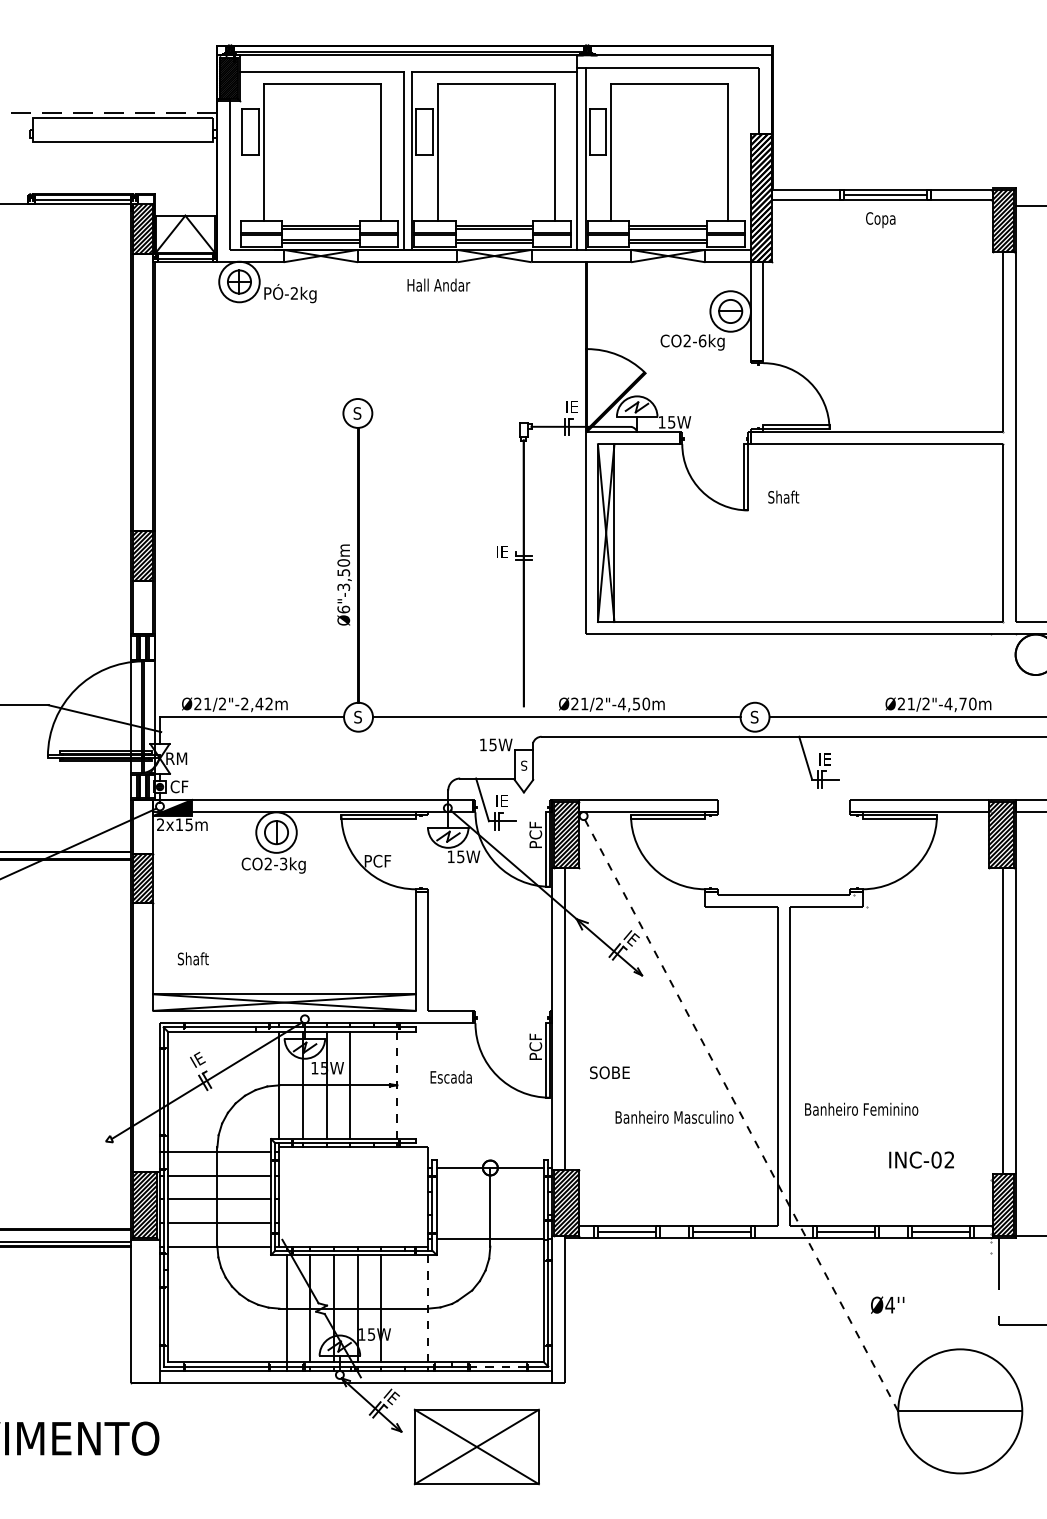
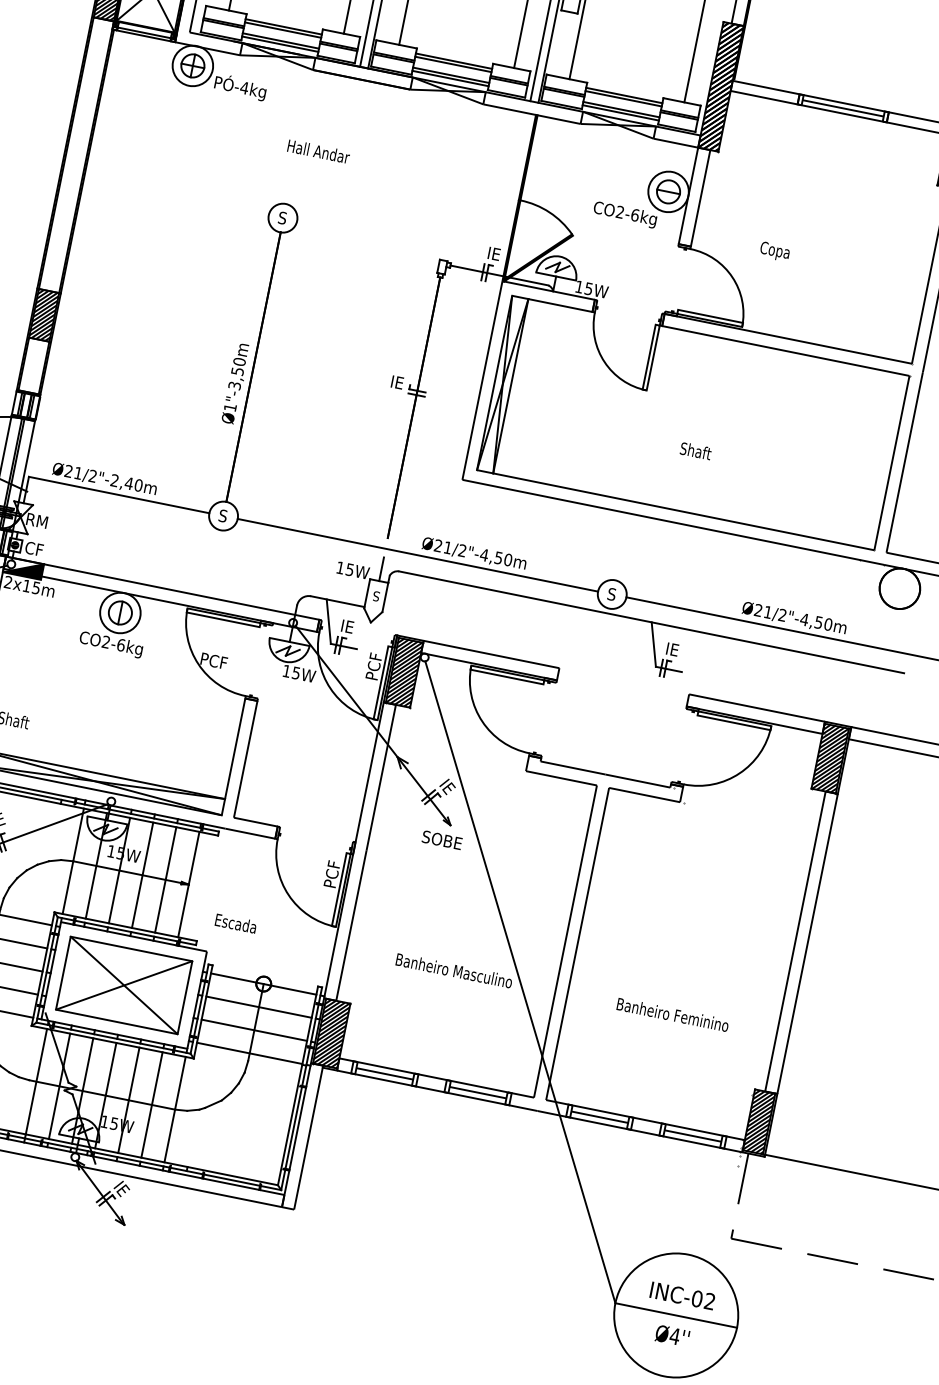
text: (880, 220) -> (774, 252), moved
text: (438, 284) -> (318, 150), moved
text: (294, 293) -> (244, 88), PÓ-2kg -> PÓ-4kg
text: (783, 496) -> (695, 450), moved
text: (343, 609) -> (230, 407), Ø6"-3,50m -> Ø1"-3,50m
text: (269, 703) -> (139, 485), Ø21/2"-2,42m -> Ø21/2"-2,40m
text: (962, 703) -> (818, 622), Ø21/2"-4,70m -> Ø21/2"-4,50m
line: (523, 738) -> (381, 569), added
text: (283, 863) -> (121, 644), CO2-3kg -> CO2-6kg
text: (609, 1072) -> (441, 839), moved
text: (450, 1076) -> (235, 922), moved
line: (373, 1085) -> (165, 880), added
line: (397, 1085) -> (188, 884), dashed -> solid
text: (861, 1108) -> (672, 1014), moved
line: (741, 1115) -> (520, 982), dashed -> solid
text: (921, 1159) -> (682, 1295), moved
line: (490, 1191) -> (259, 1007), added
line: (490, 1215) -> (254, 1030), added
text: (887, 1304) -> (672, 1335), moved
line: (404, 1308) -> (151, 1104), added
line: (428, 1308) -> (175, 1109), dashed -> solid
line: (498, 1366) -> (232, 1180), dashed -> solid
part: (476, 1446) -> (123, 984), moved

